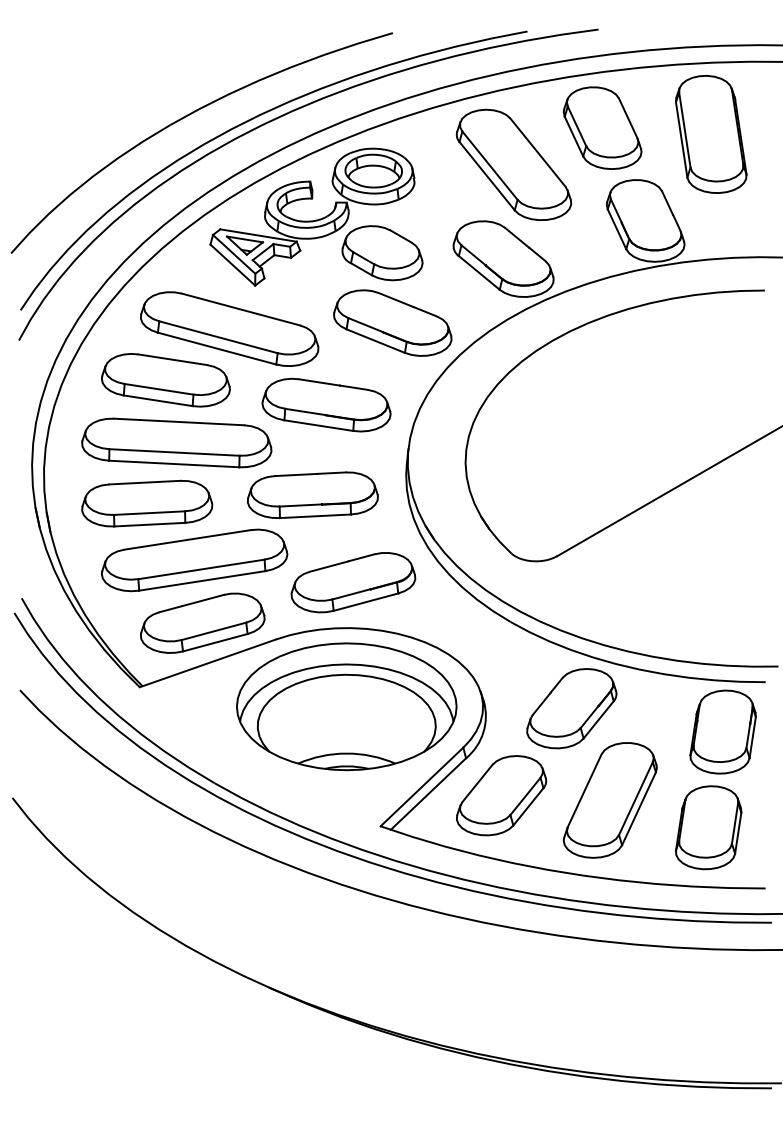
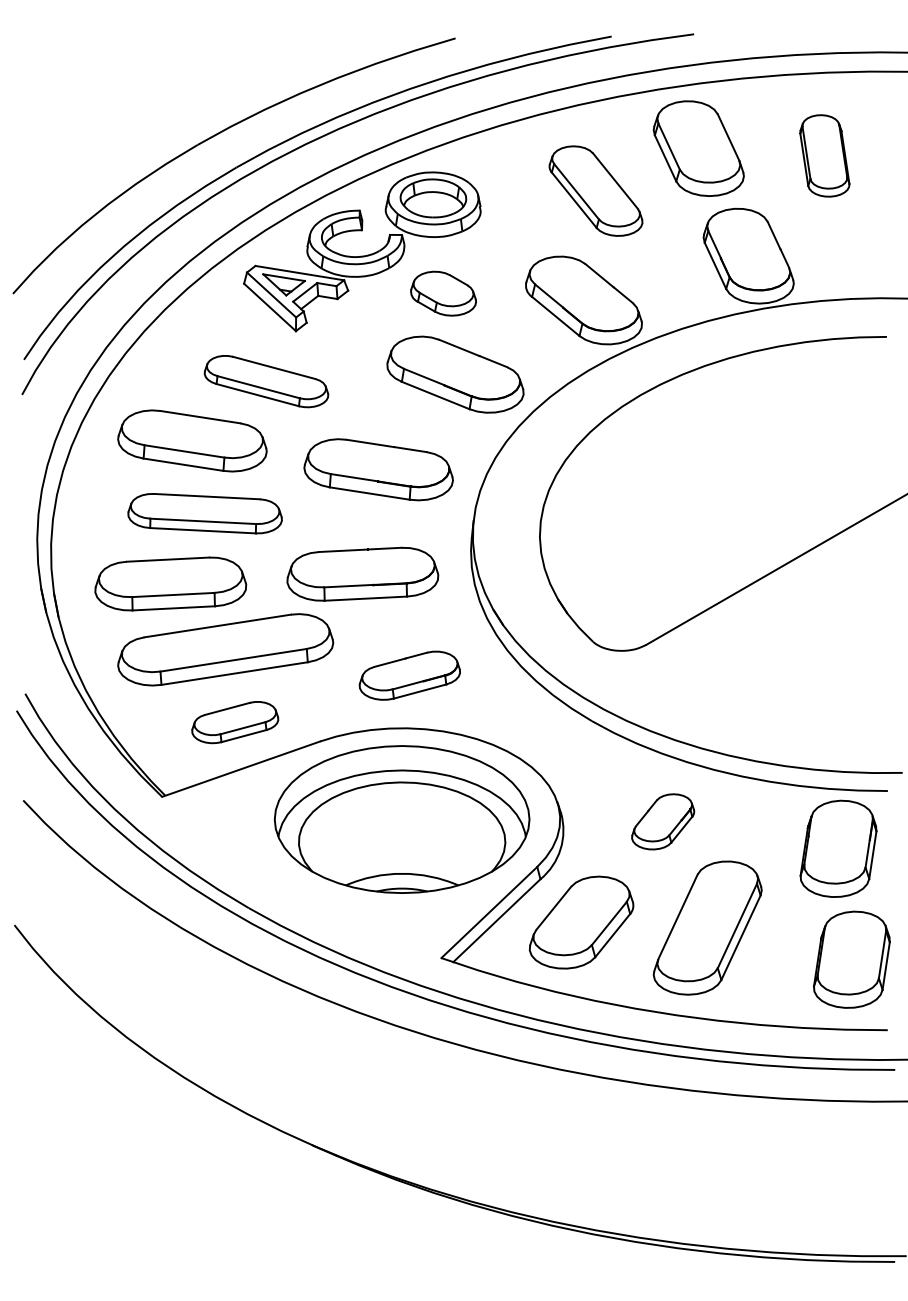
part: (711, 134) -> (825, 155), size x0.6
part: (513, 164) -> (595, 190), size x0.7
part: (382, 253) -> (443, 293), size x0.7
part: (229, 328) -> (266, 380), size x0.6
part: (176, 442) -> (204, 513), size x0.7
part: (353, 582) -> (409, 675), size x0.7
part: (202, 622) -> (234, 721), size x0.6
part: (571, 708) -> (662, 821), size x0.6
part: (708, 827) -> (851, 959), moved

